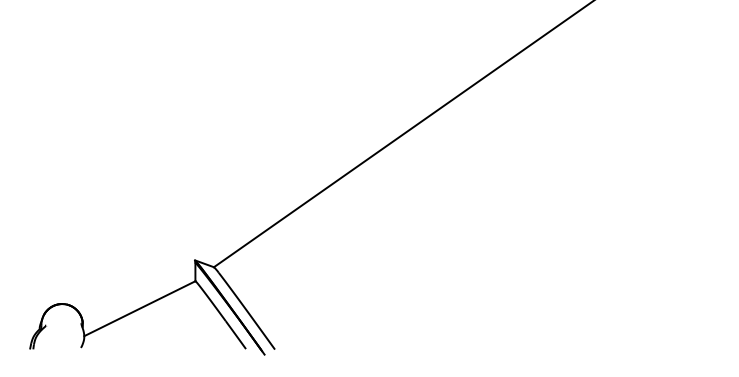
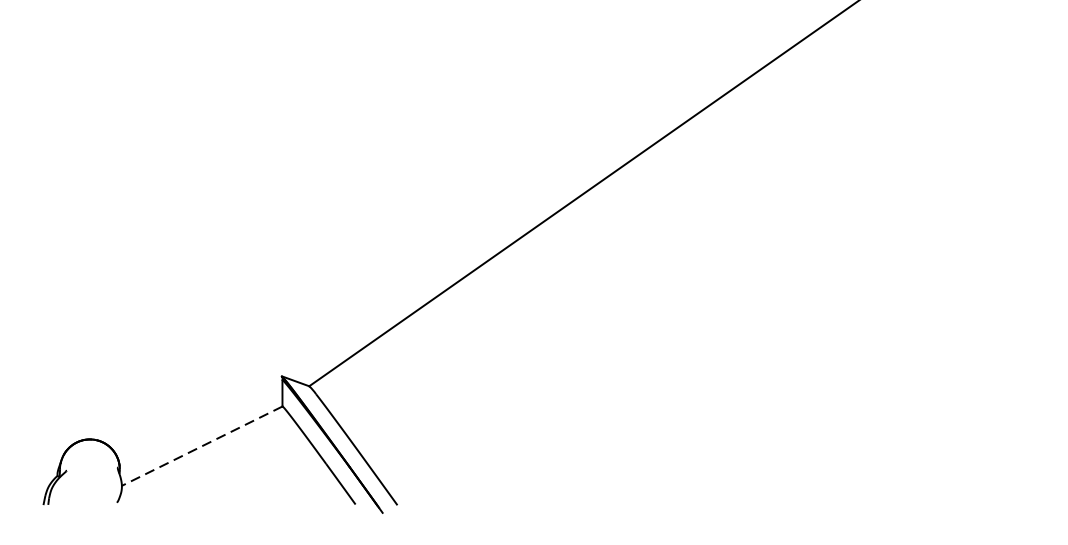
line: (139, 308) -> (201, 445), solid -> dashed

